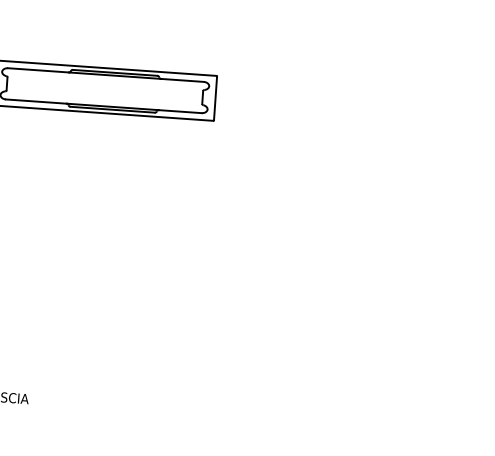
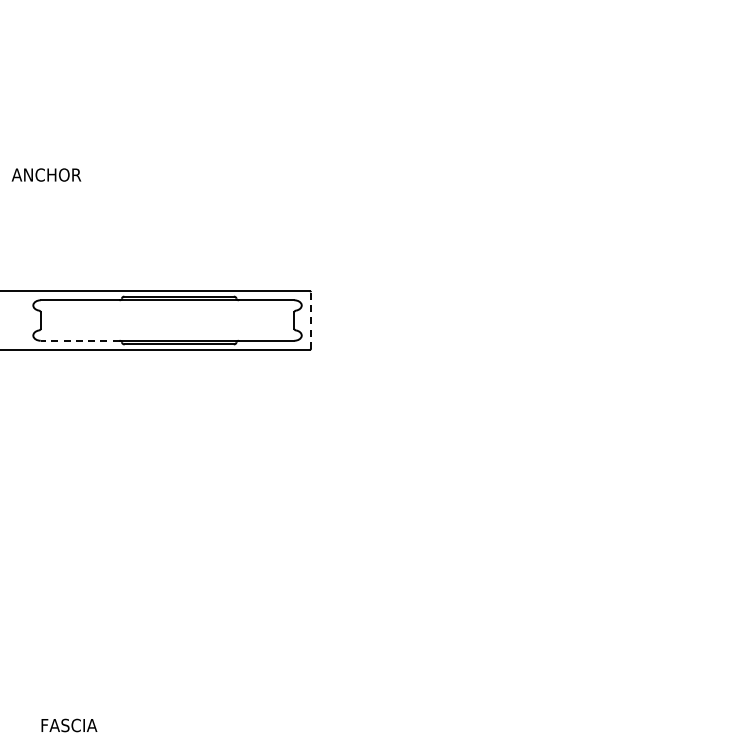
line: (215, 98) -> (311, 320), solid -> dashed
line: (35, 101) -> (79, 340), solid -> dashed

